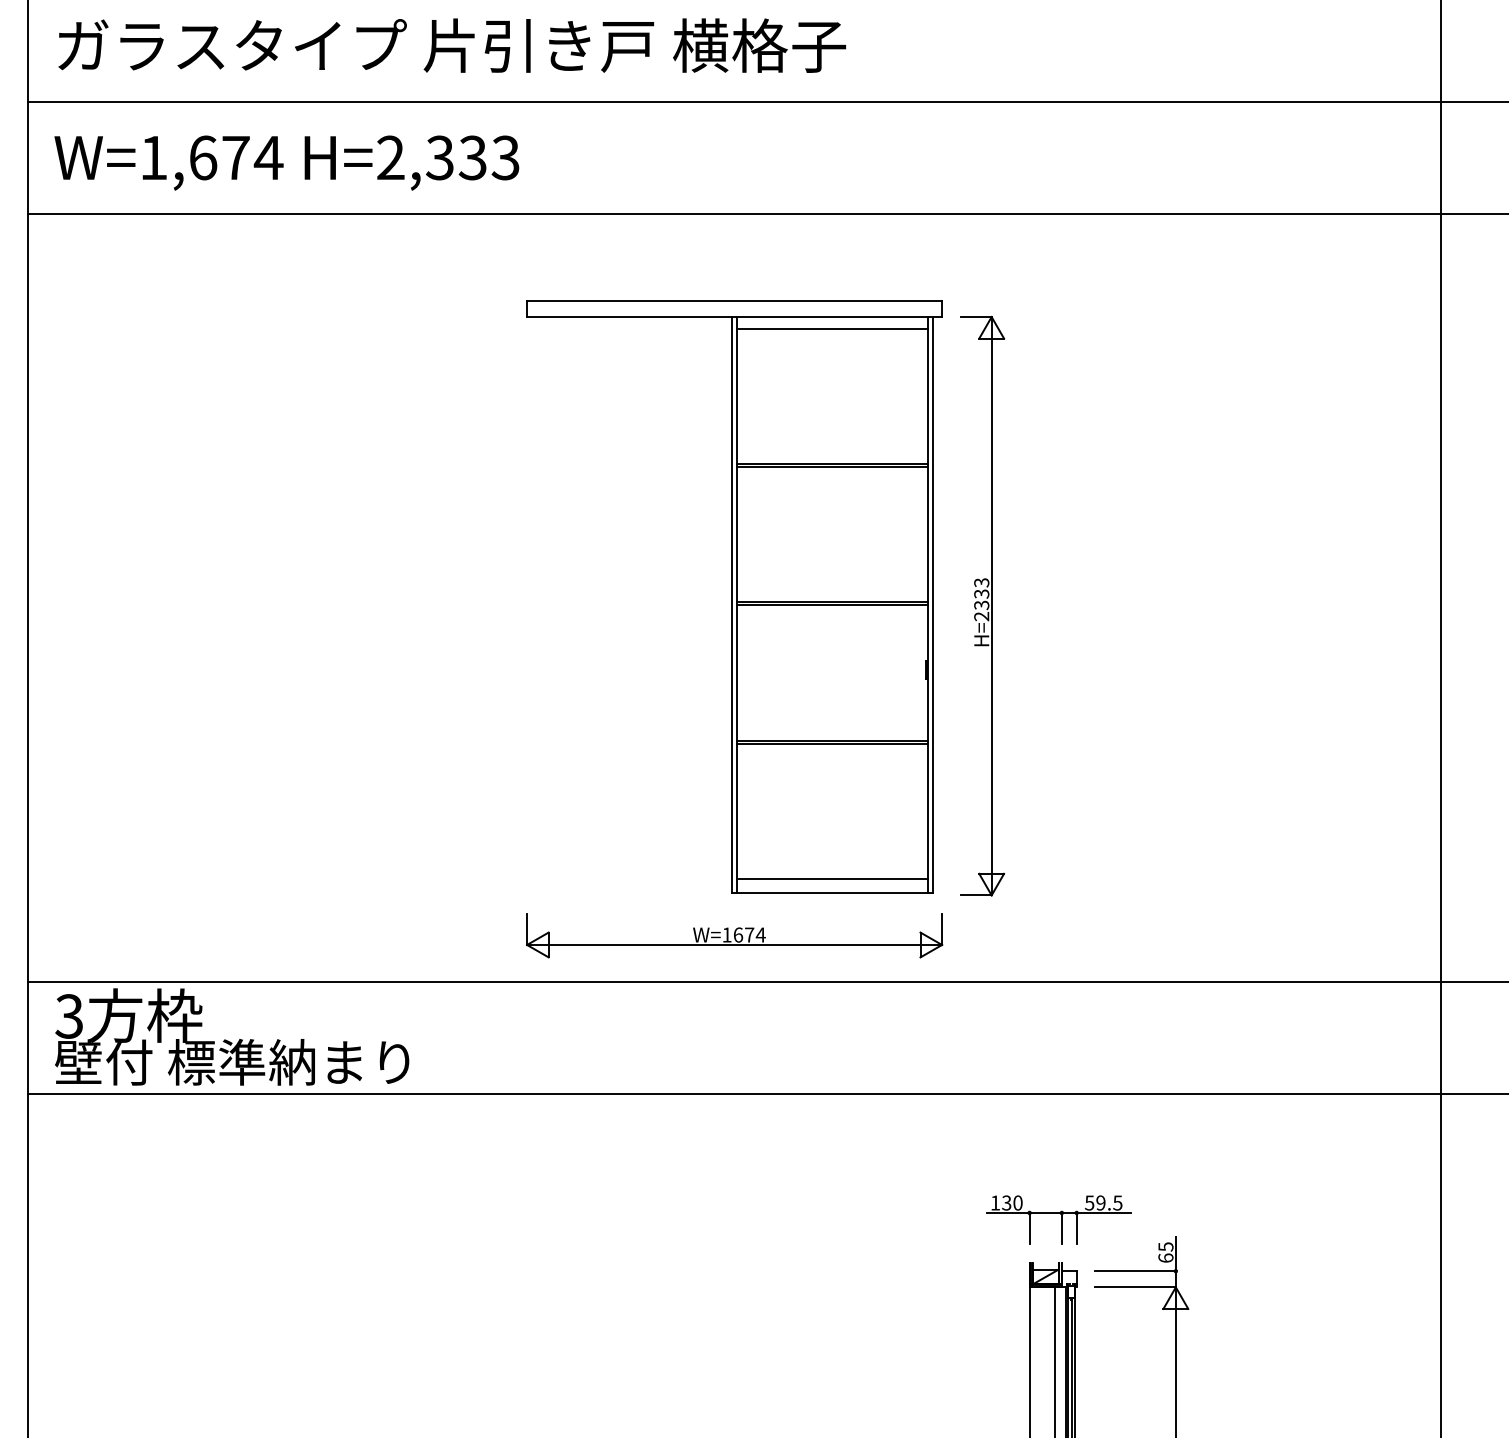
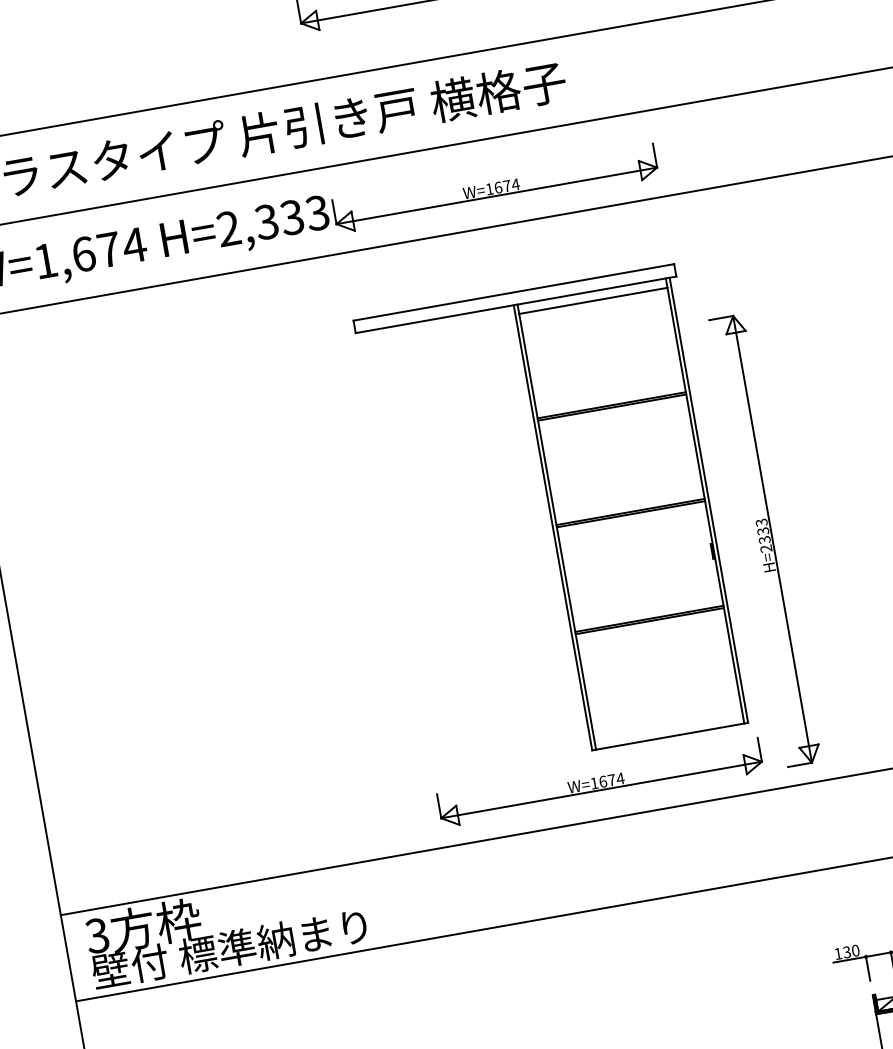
part: (734, 166) -> (495, 188), added
part: (982, 605) -> (765, 540), moved
line: (832, 878) -> (668, 725), removed

